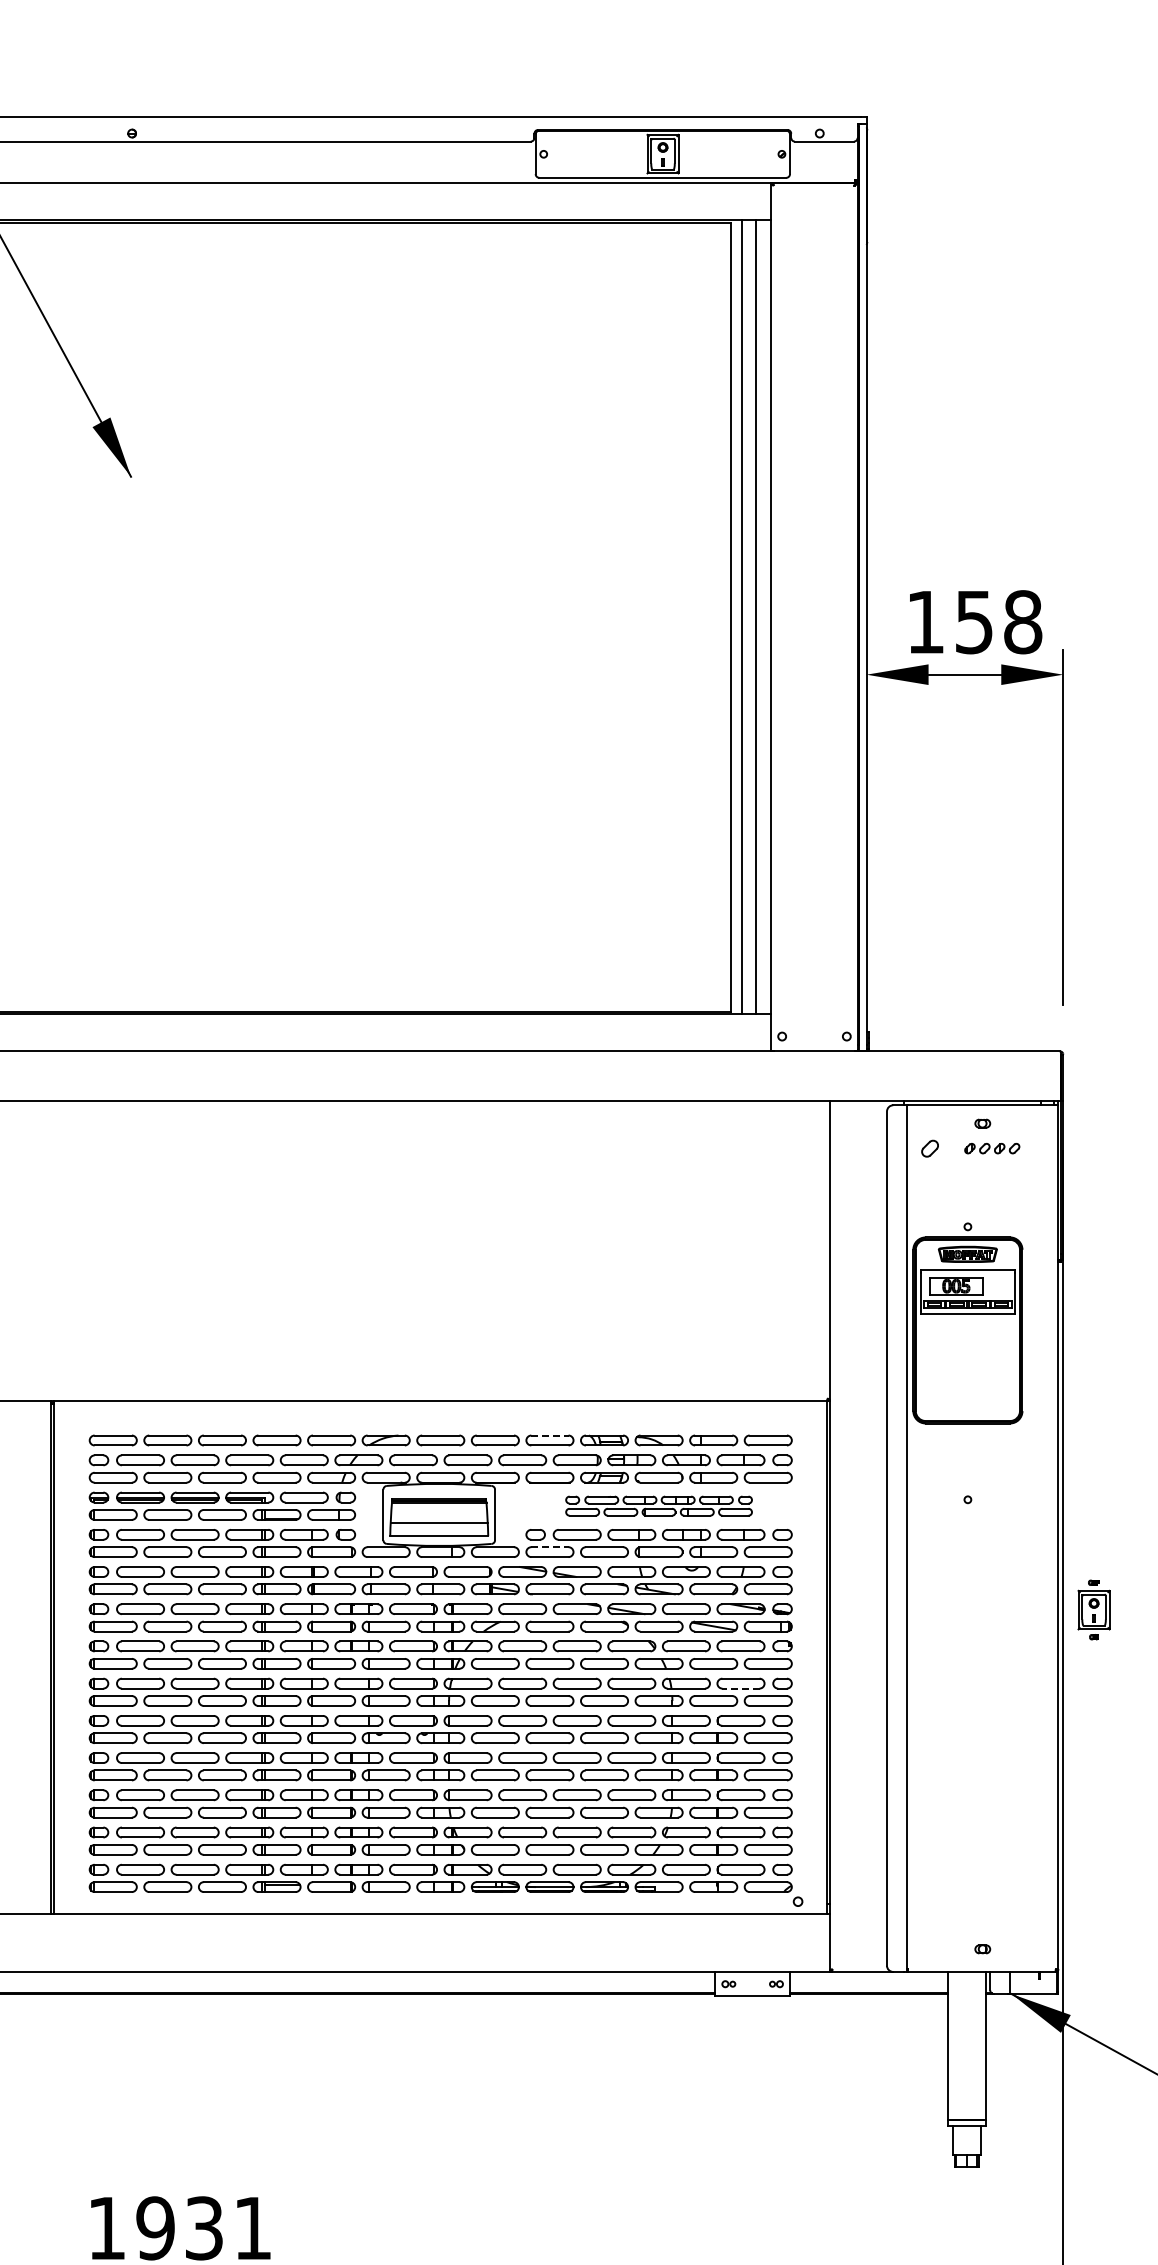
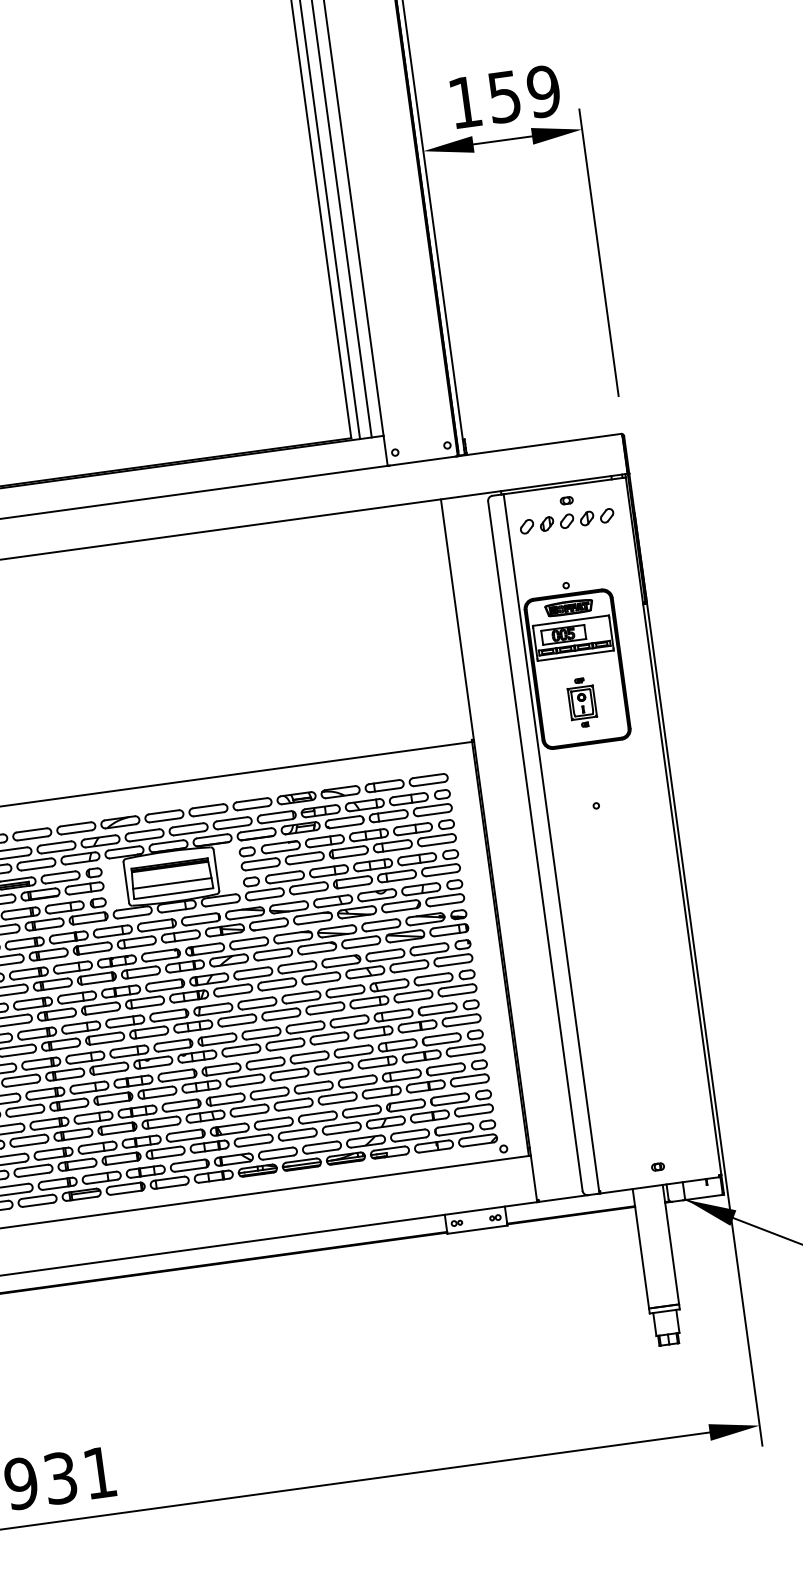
text: (1022, 622) -> (543, 91), 158 -> 159
part: (992, 1148) -> (577, 519), size x1.67
line: (549, 1435) -> (251, 800), dashed -> solid
part: (658, 1505) -> (347, 844), size x1.43
line: (549, 1547) -> (263, 890), dashed -> solid
part: (1093, 1609) -> (581, 702), moved
line: (741, 1688) -> (434, 983), dashed -> solid

